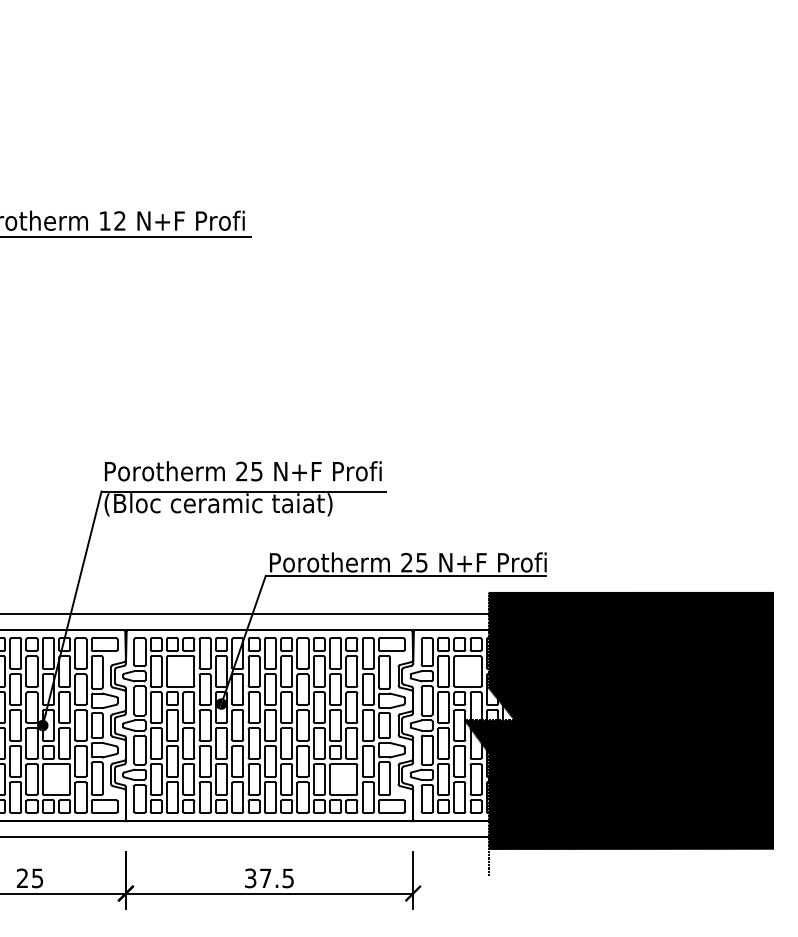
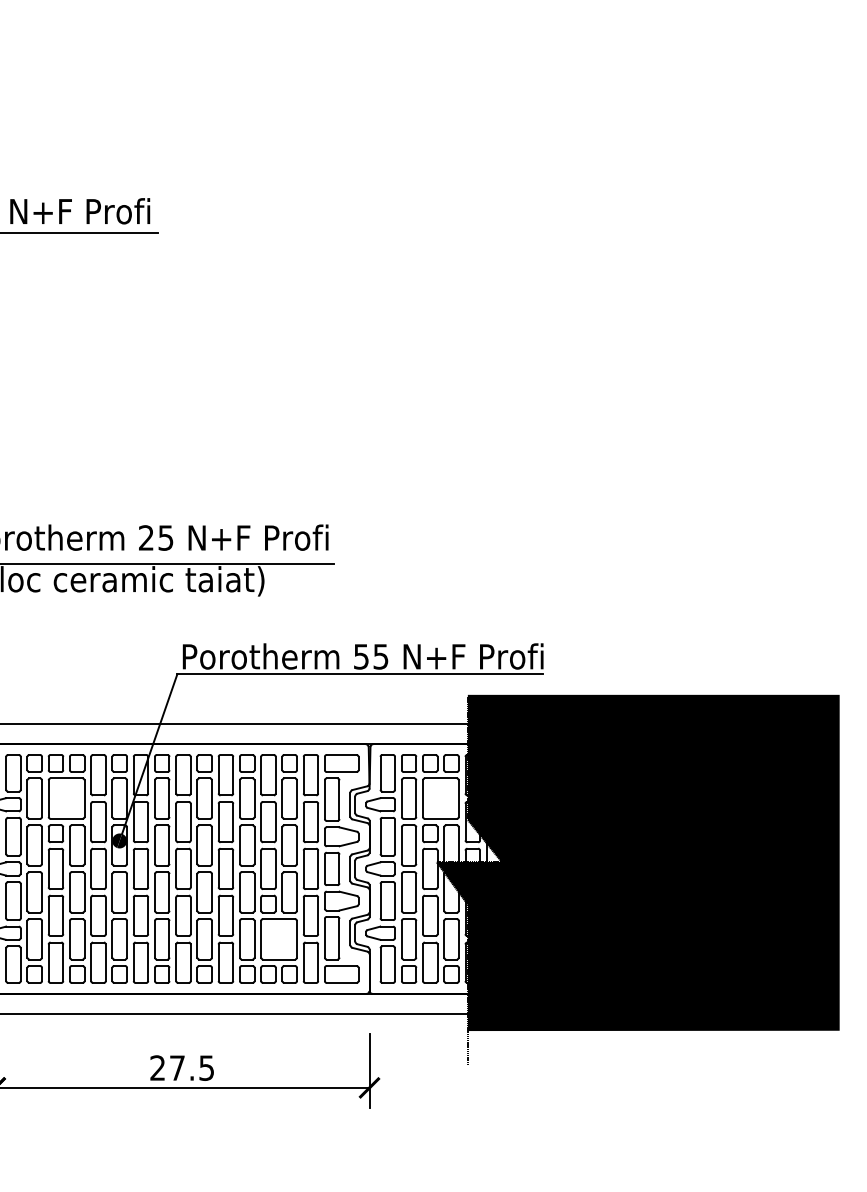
text: (406, 562) -> (360, 656), 25 -> 55
text: (250, 878) -> (157, 1068), 37.5 -> 27.5

